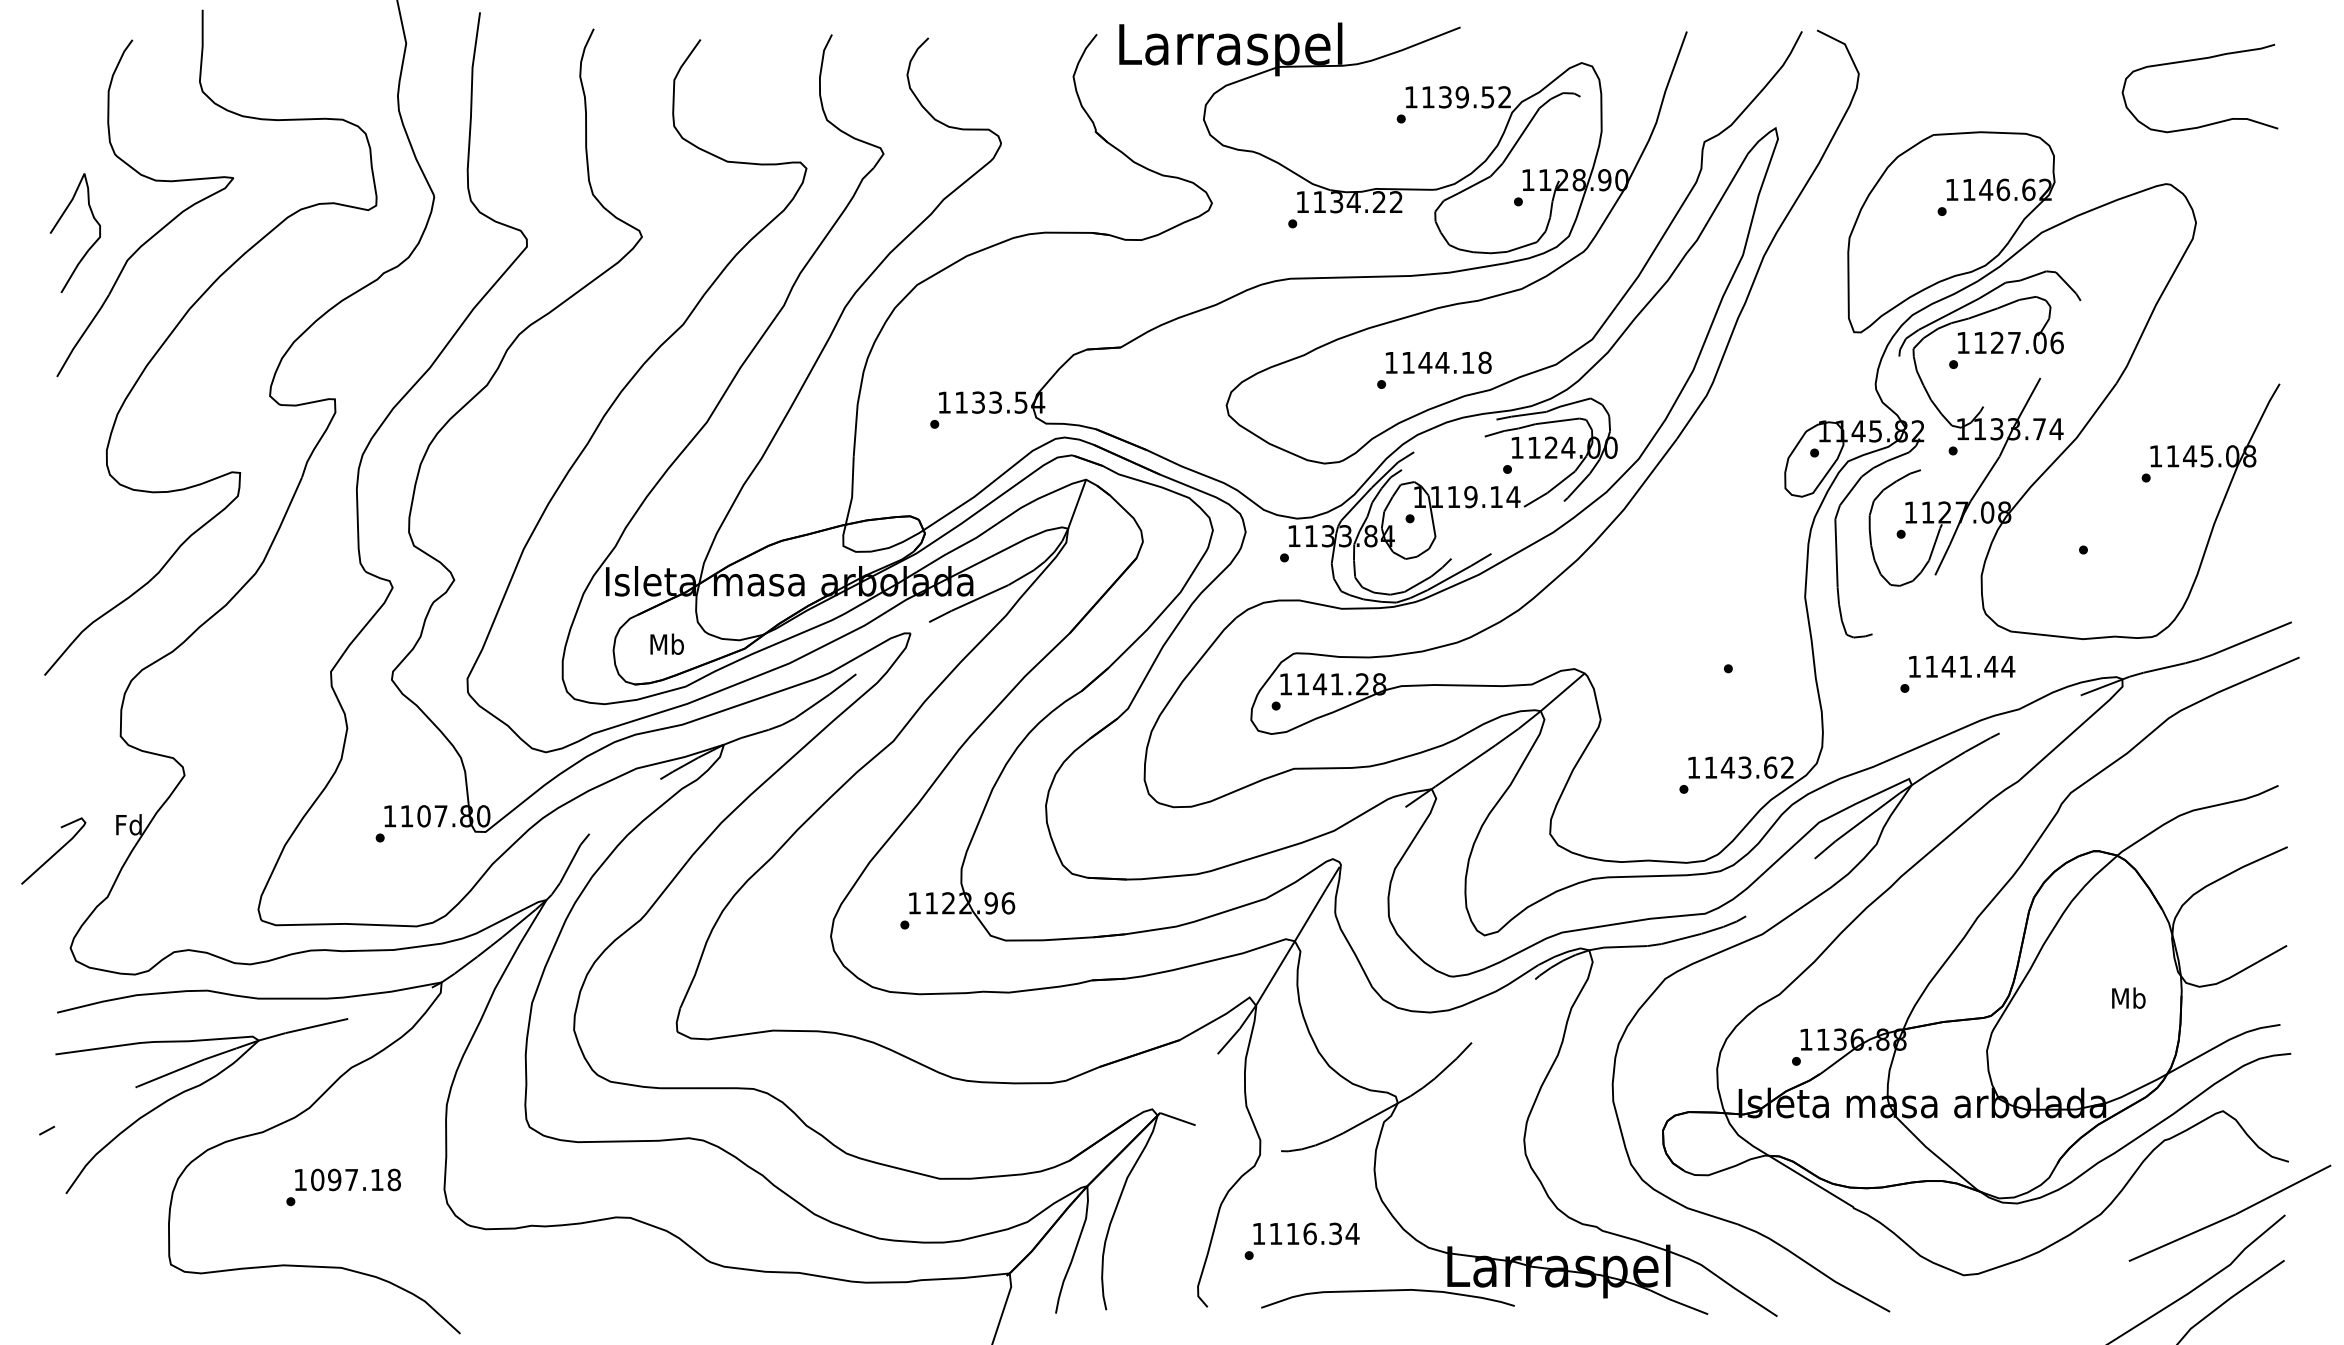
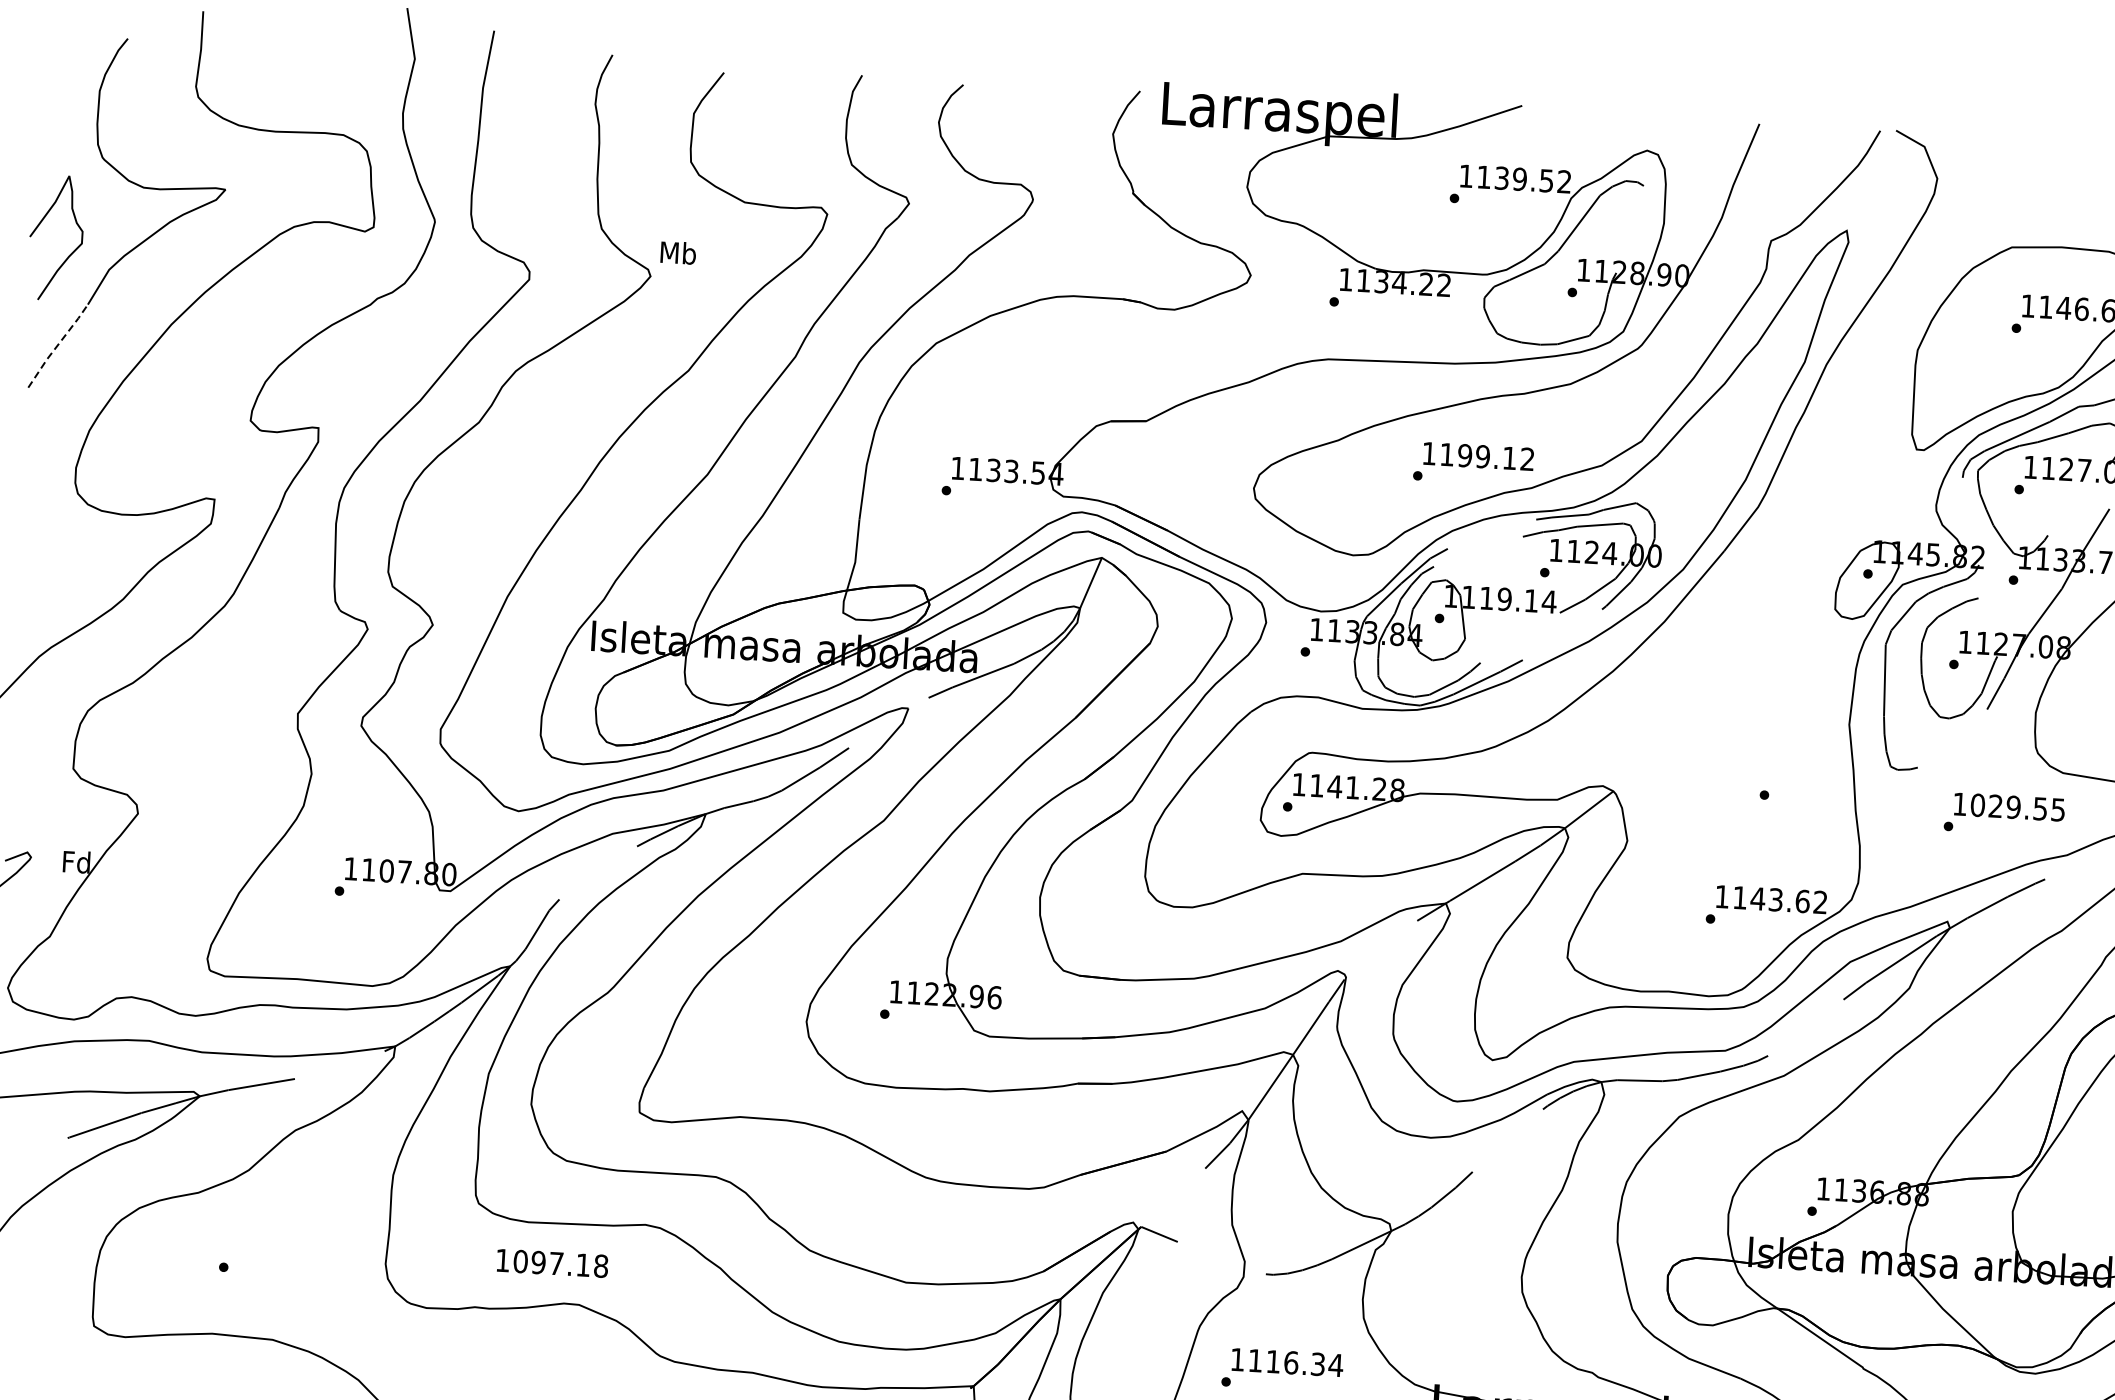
line: (82, 335) -> (57, 345), solid -> dashed
text: (1454, 362) -> (1495, 457), 1144.18 -> 1199.12
text: (666, 643) -> (677, 252), moved
text: (1970, 666) -> (2018, 807), 1141.44 -> 1029.55
text: (347, 1179) -> (552, 1262), moved

